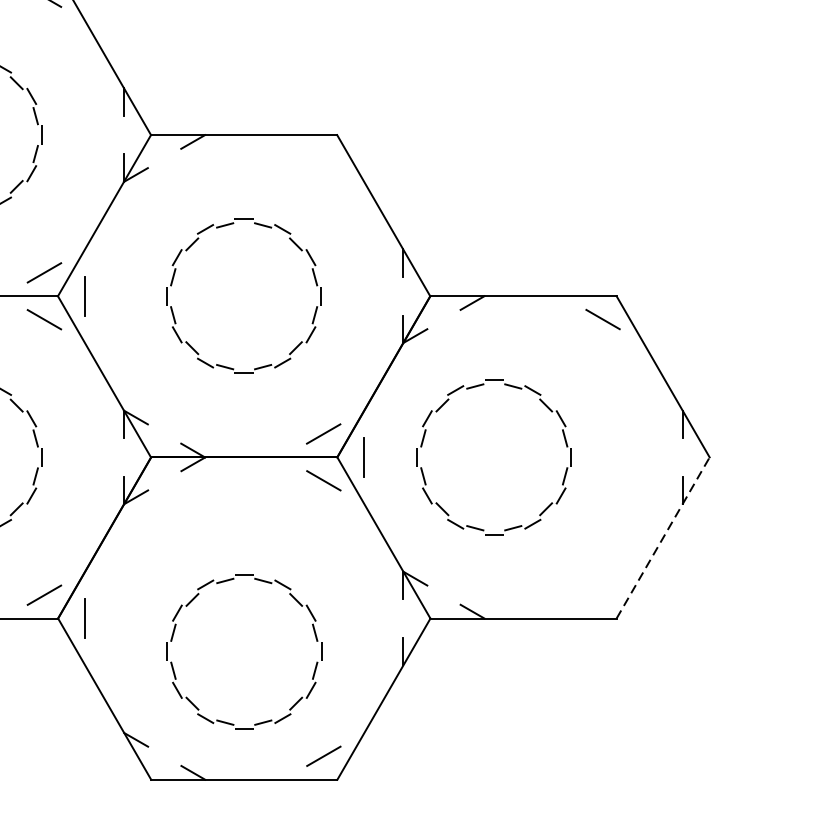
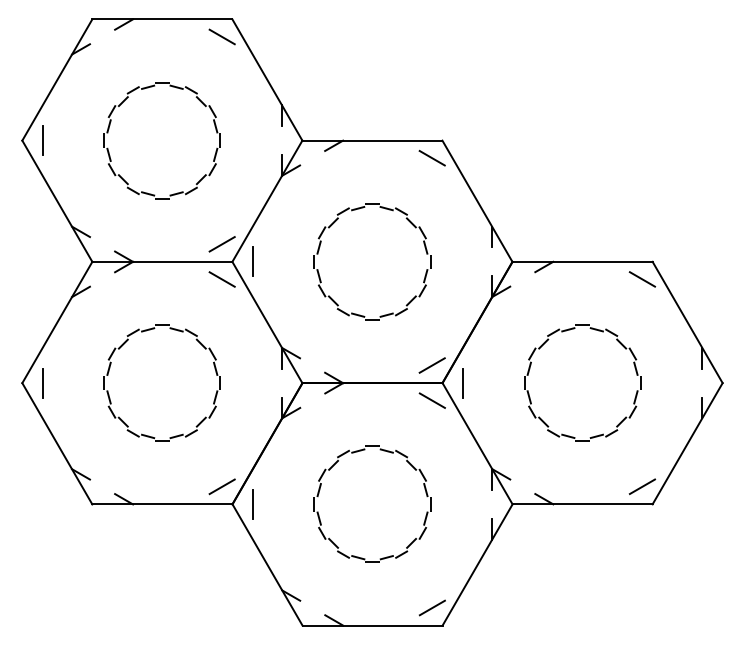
line: (322, 157) -> (431, 157), added
part: (478, 387) -> (570, 330), moved
line: (662, 537) -> (687, 443), dashed -> solid
part: (229, 581) -> (361, 451), moved
line: (603, 594) -> (642, 486), added

